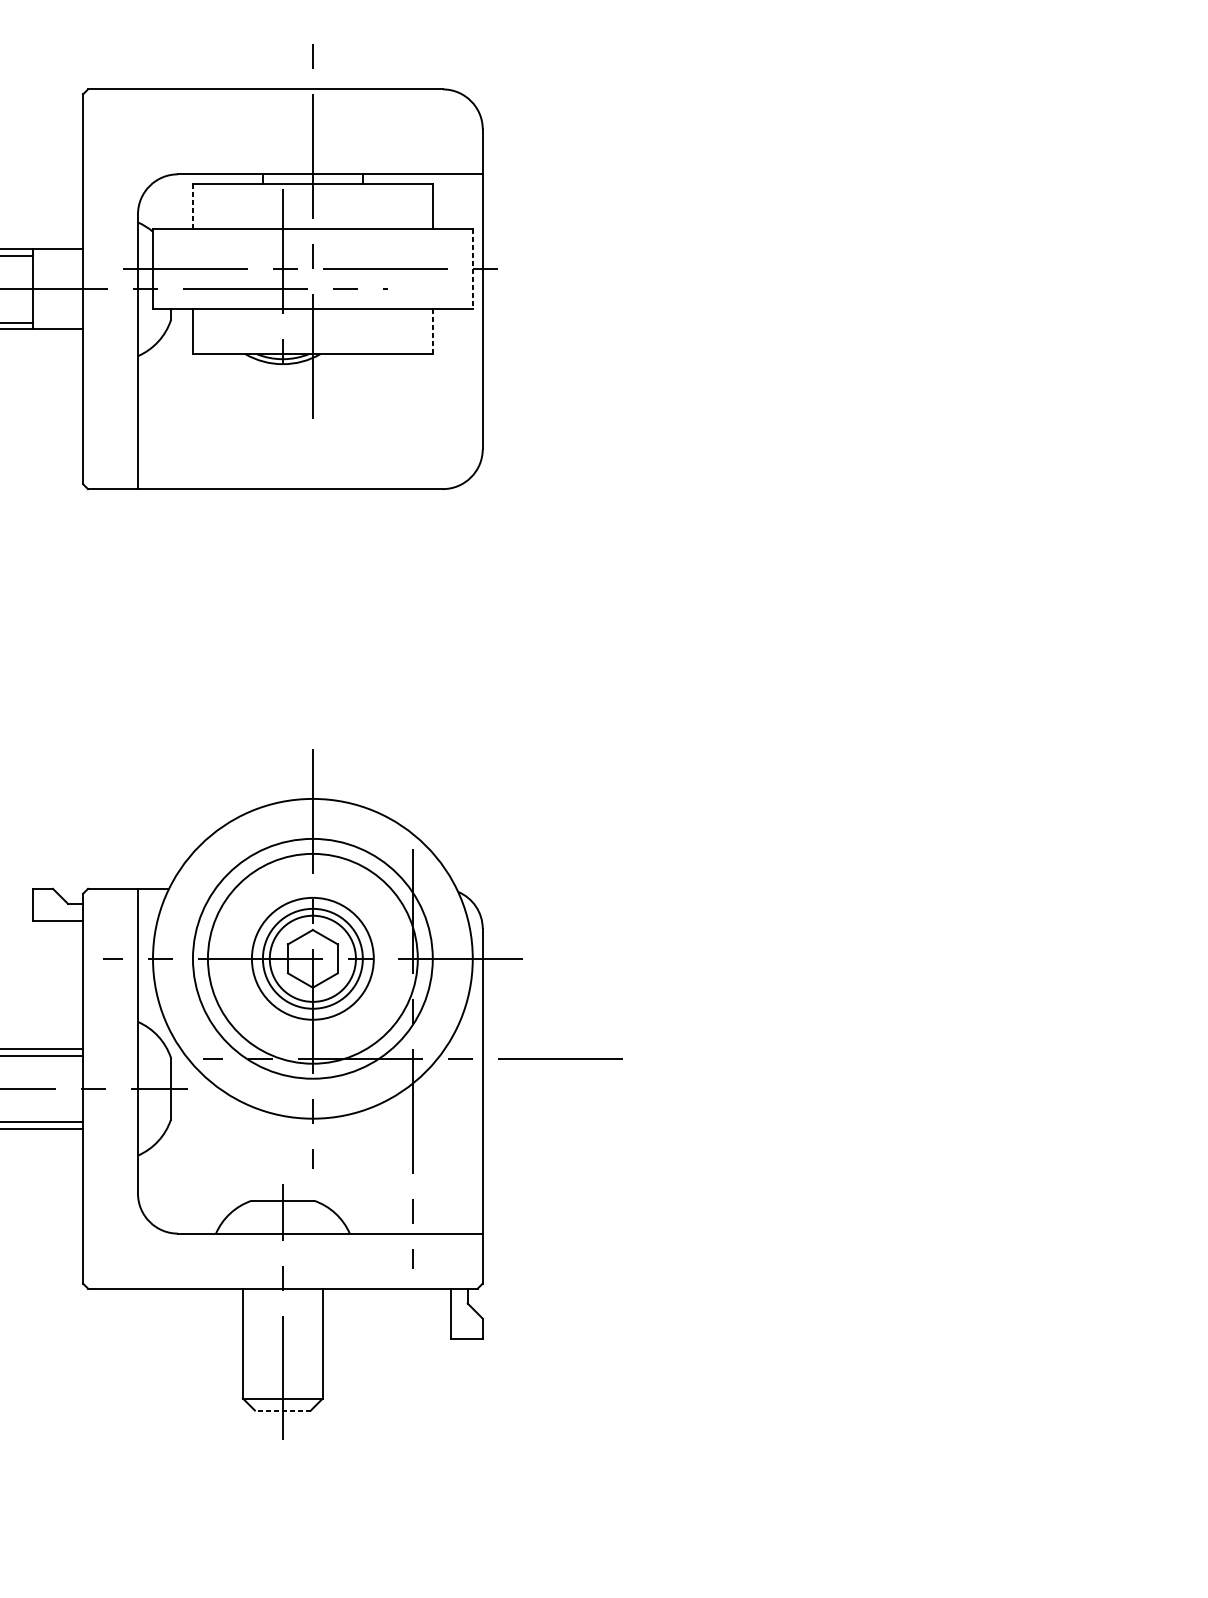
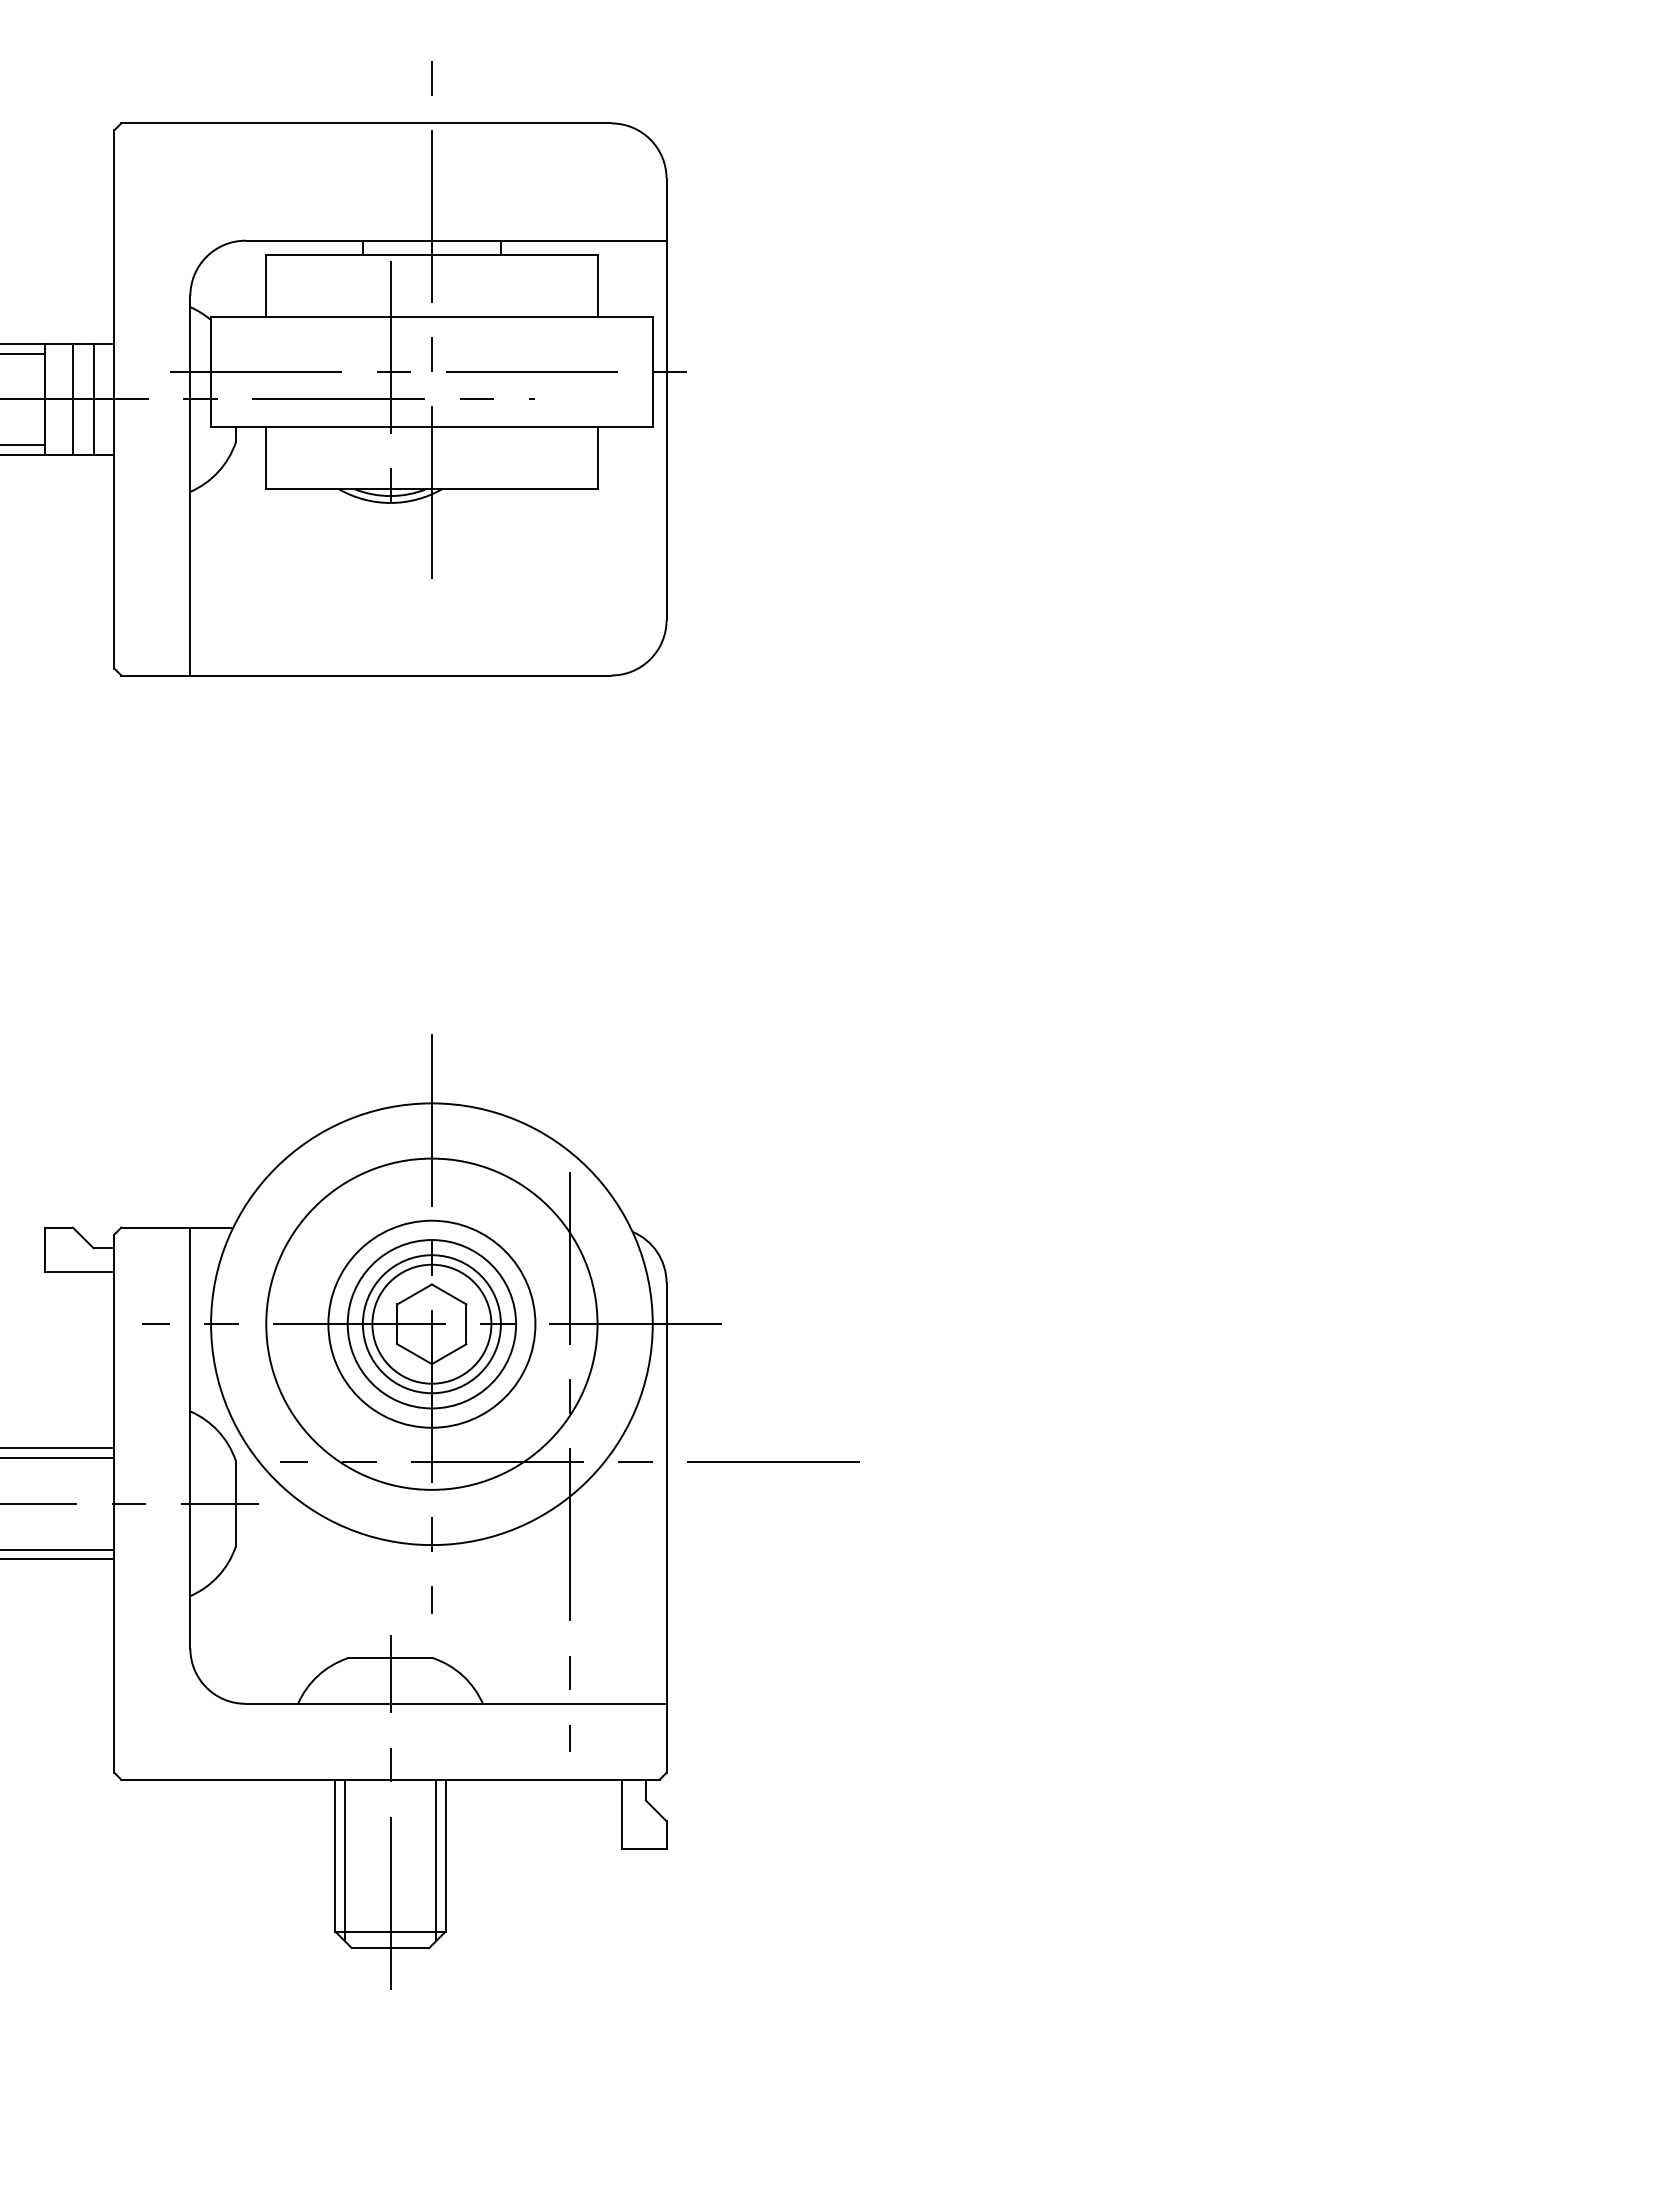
line: (193, 206) -> (266, 285), dashed -> solid
line: (472, 269) -> (652, 372), dashed -> solid
line: (52, 289) -> (72, 399), added
line: (67, 289) -> (93, 399), added
line: (432, 331) -> (597, 457), dashed -> solid
circle: (312, 958) -> (431, 1323), size x0.71
line: (249, 1346) -> (344, 1859), added
line: (316, 1346) -> (436, 1859), added
line: (282, 1410) -> (390, 1948), dashed -> solid

